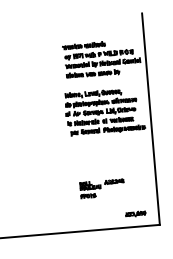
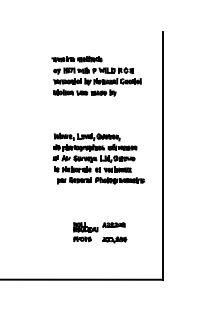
part: (101, 58) -> (96, 75), moved
part: (104, 111) -> (98, 158), moved
part: (135, 213) -> (114, 239), moved

